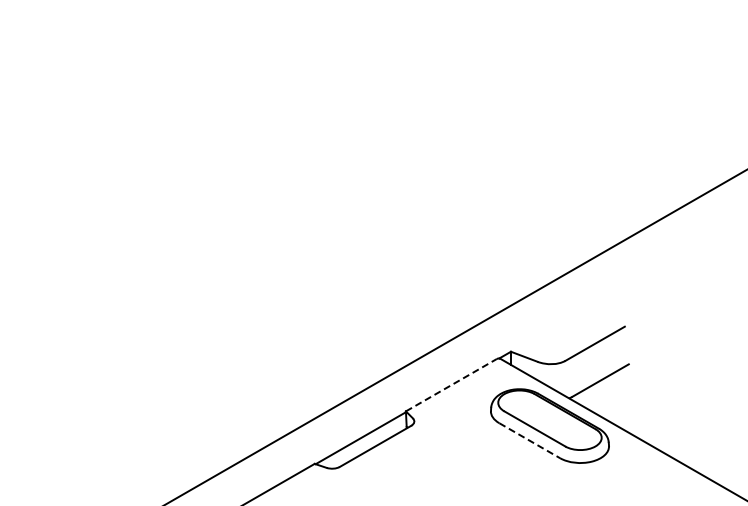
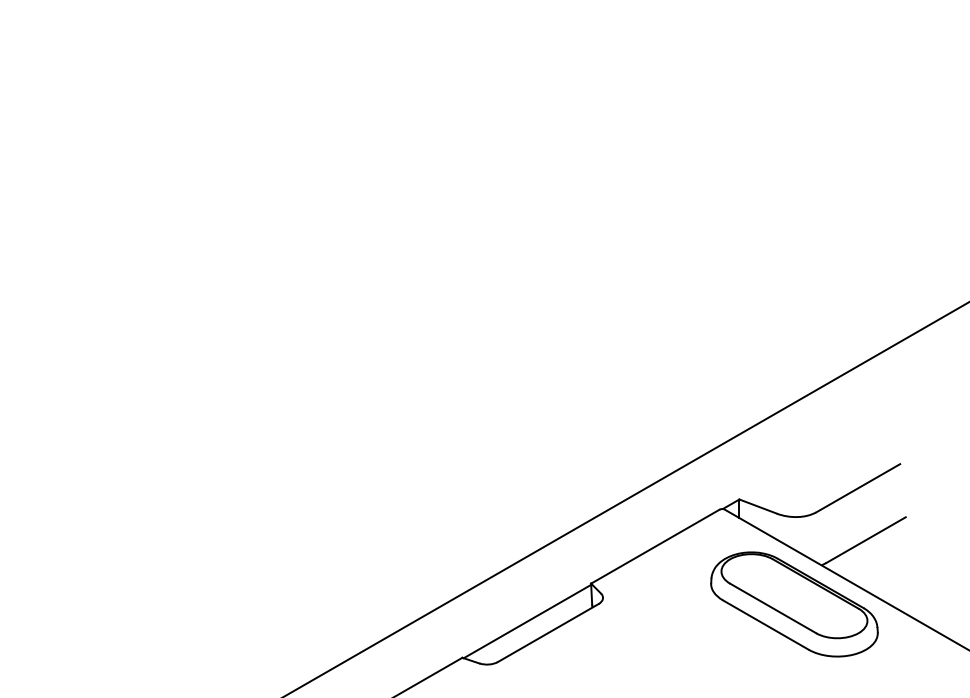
line: (451, 384) -> (655, 545), dashed -> solid
line: (530, 440) -> (766, 624), dashed -> solid

